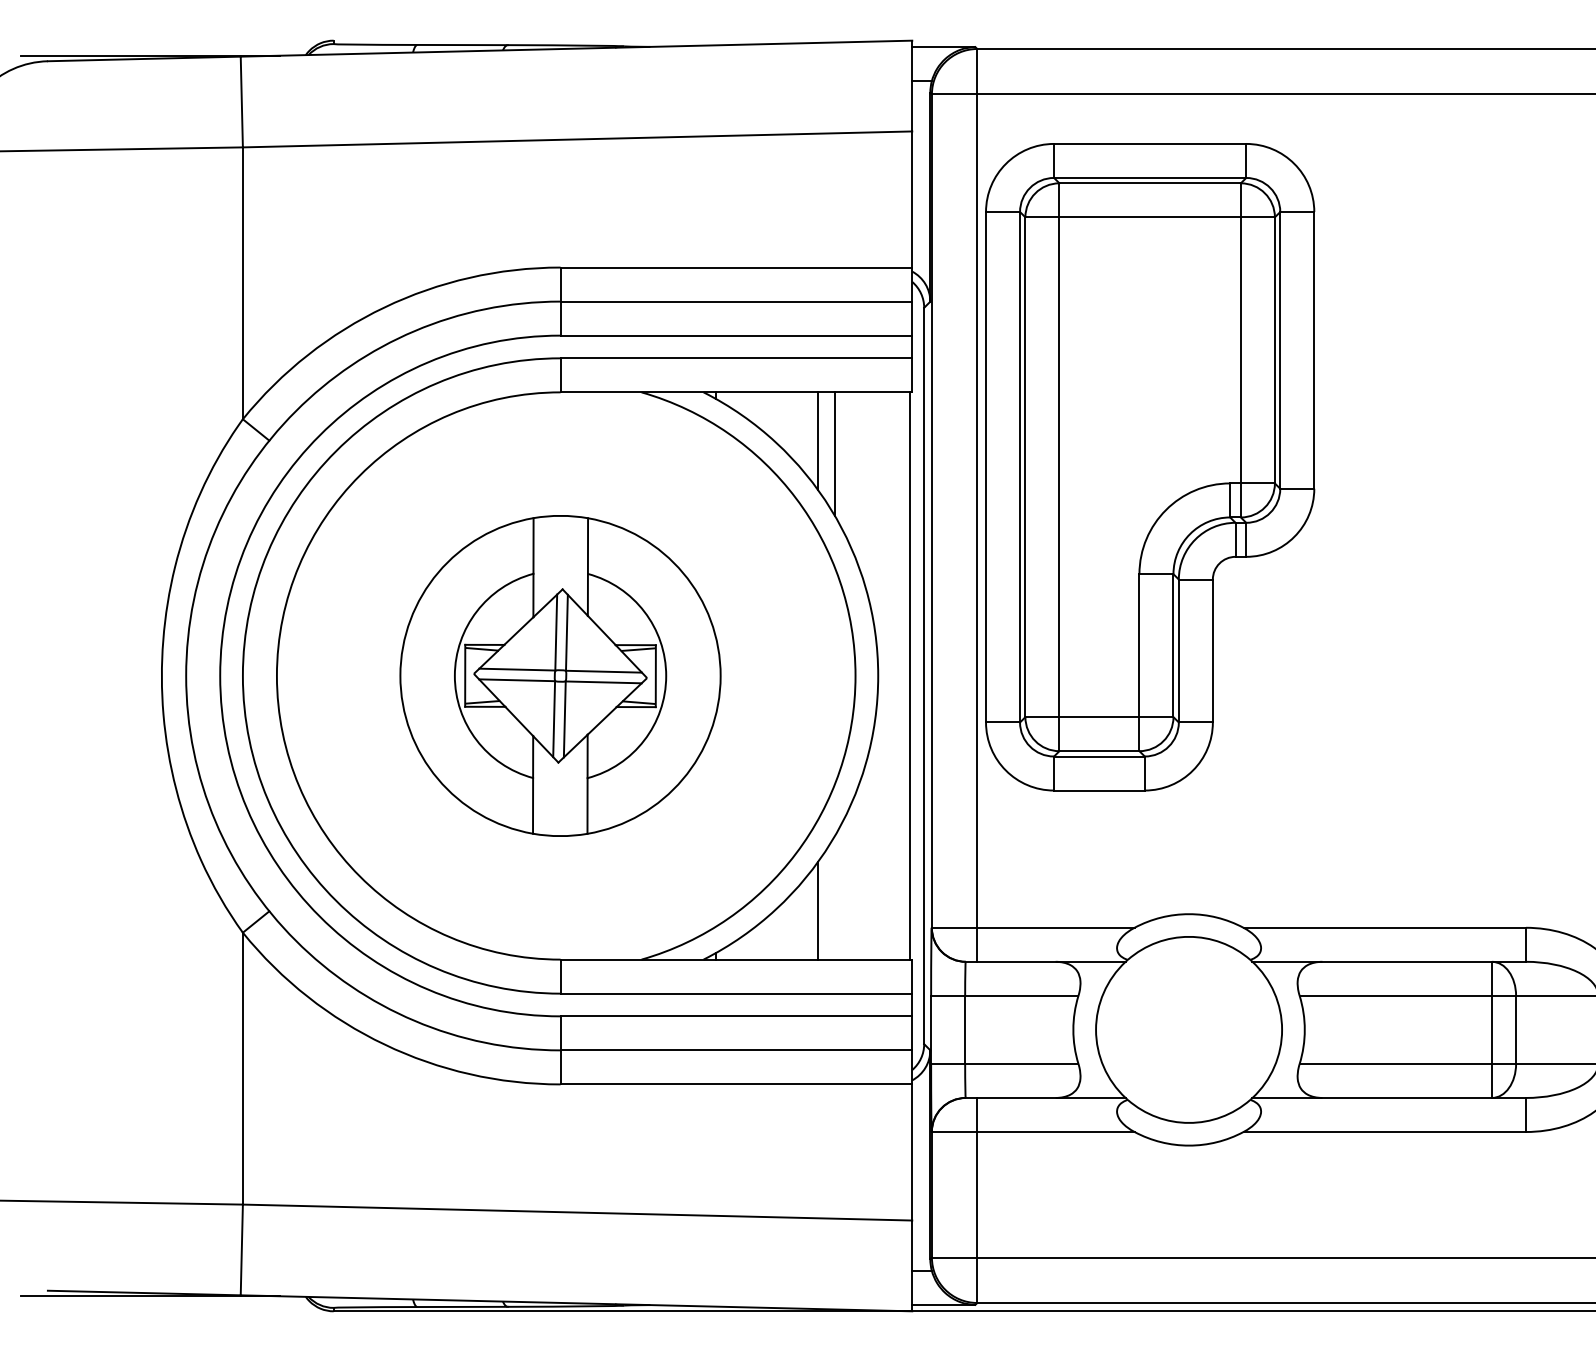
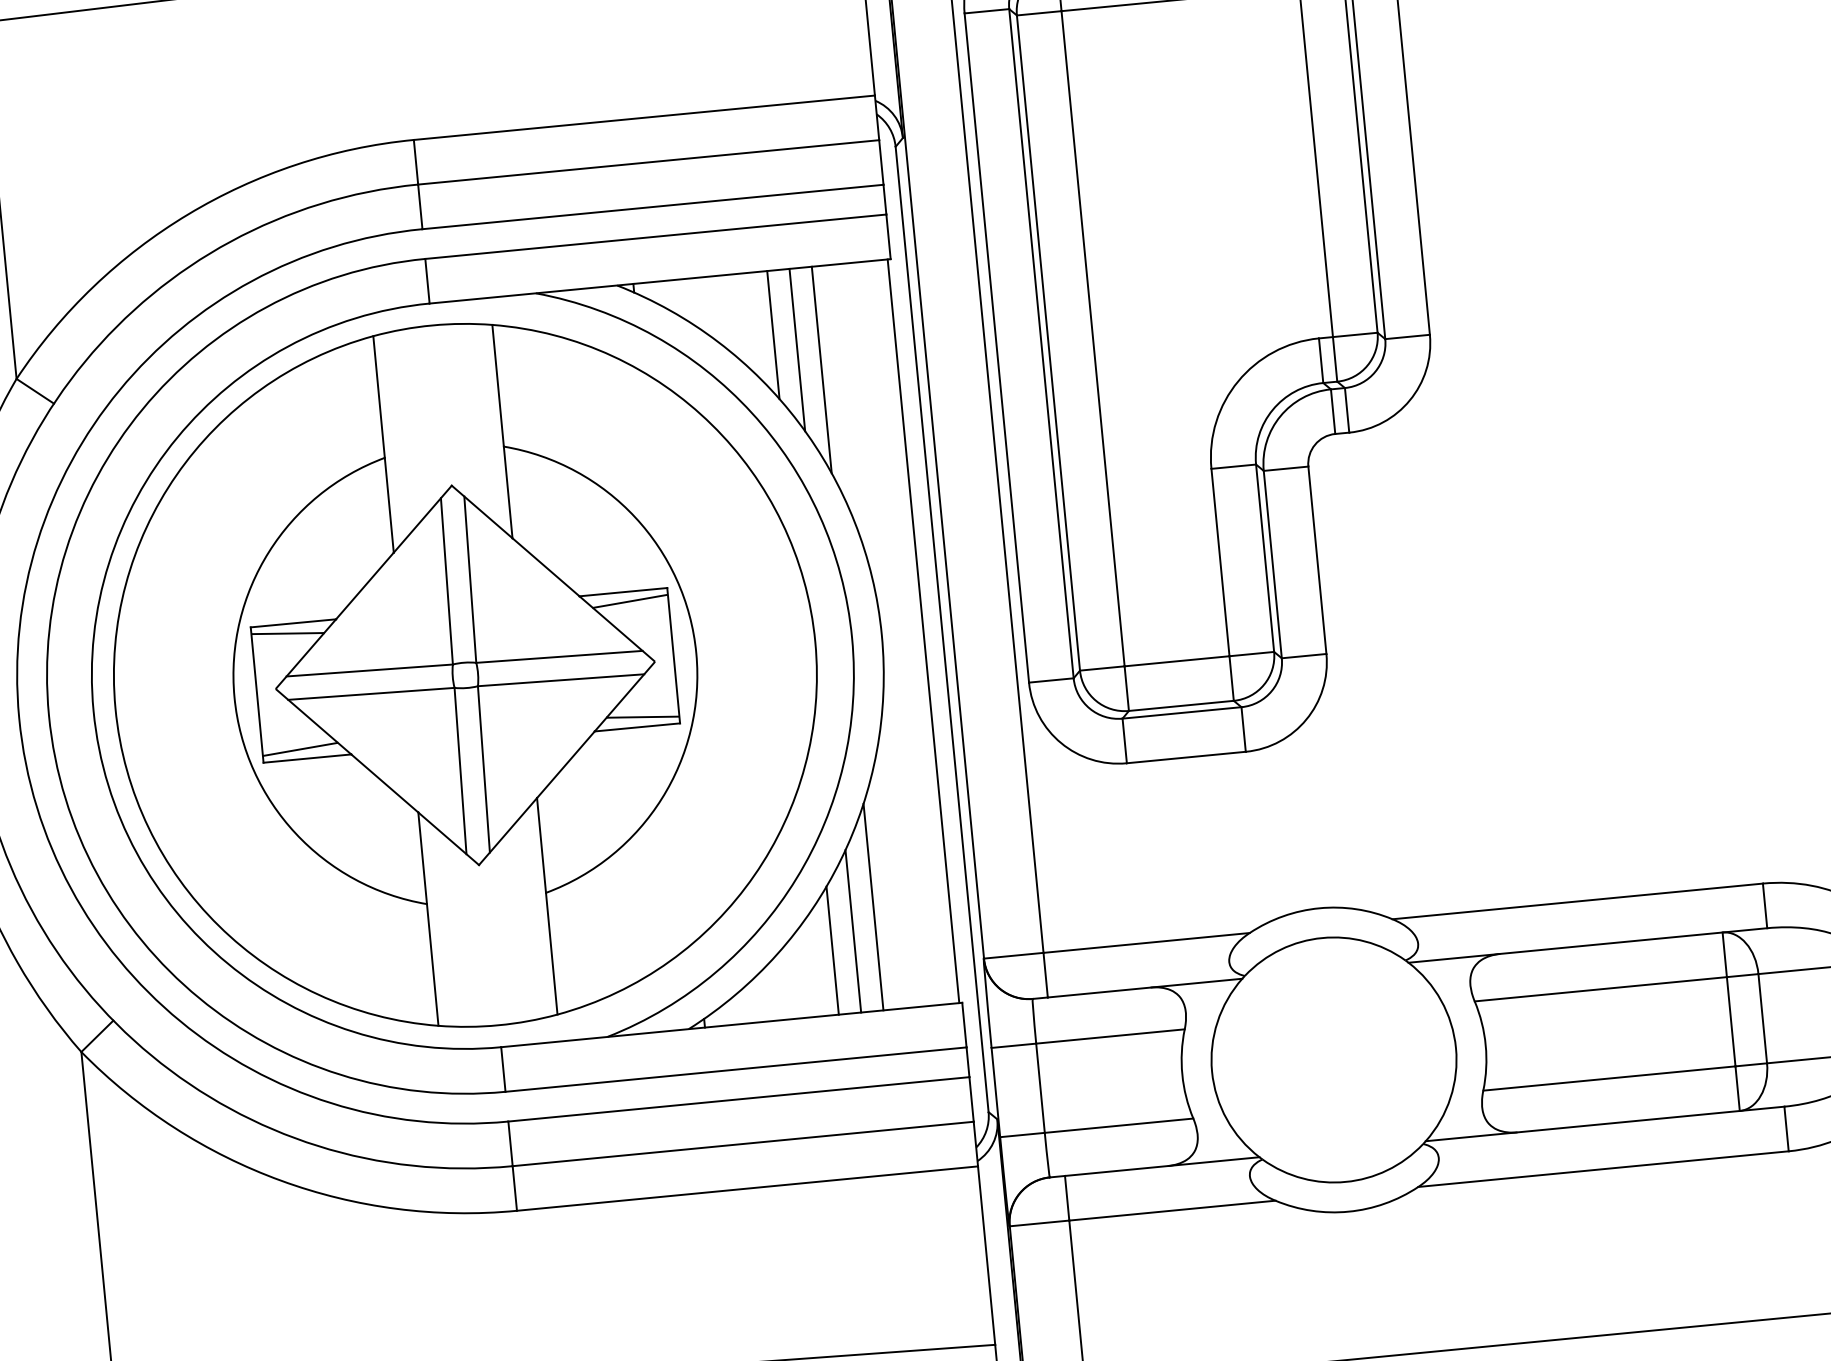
line: (852, 470) -> (822, 369), added
part: (560, 675) -> (465, 674), size x1.67
line: (852, 880) -> (873, 906), added
line: (835, 897) -> (853, 931), added

